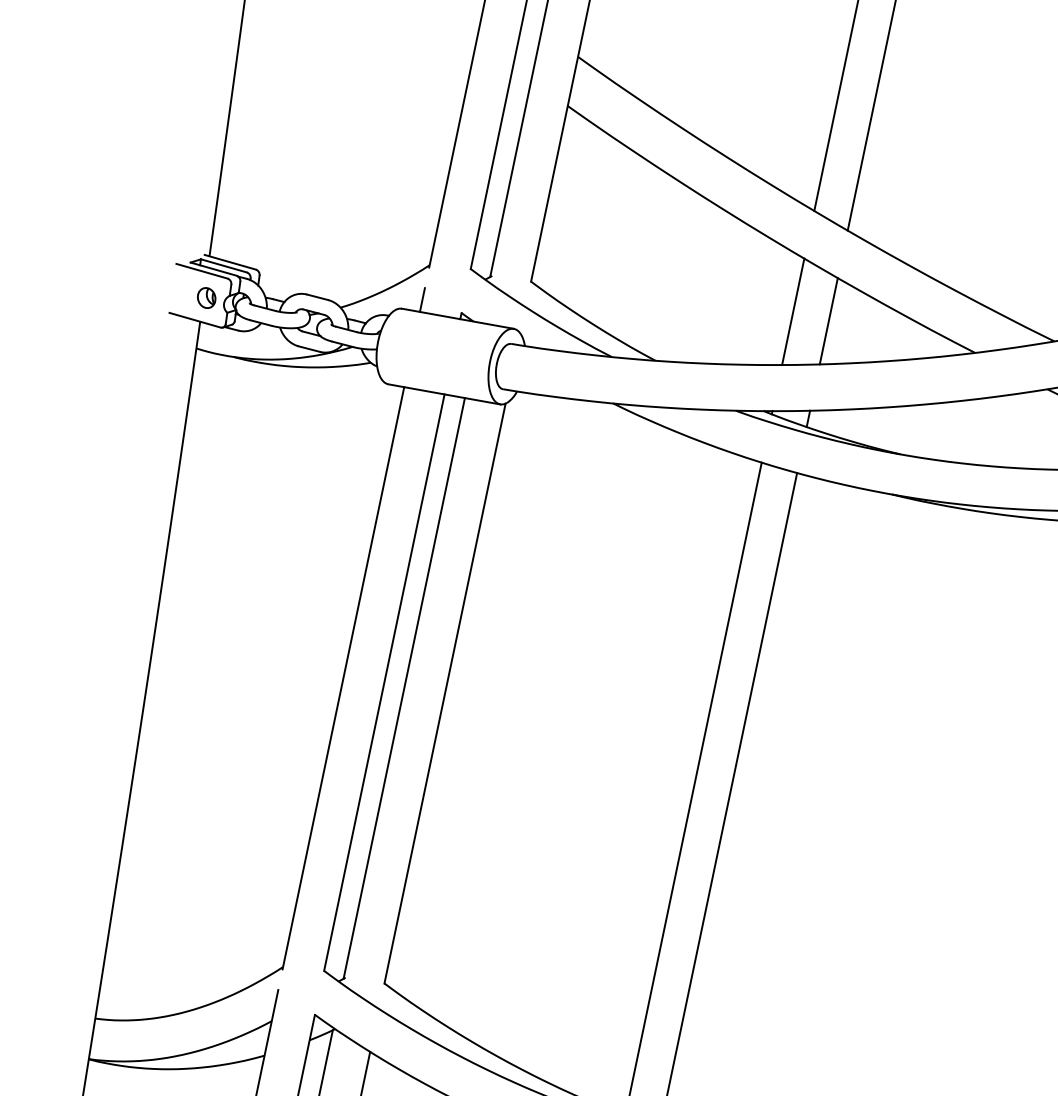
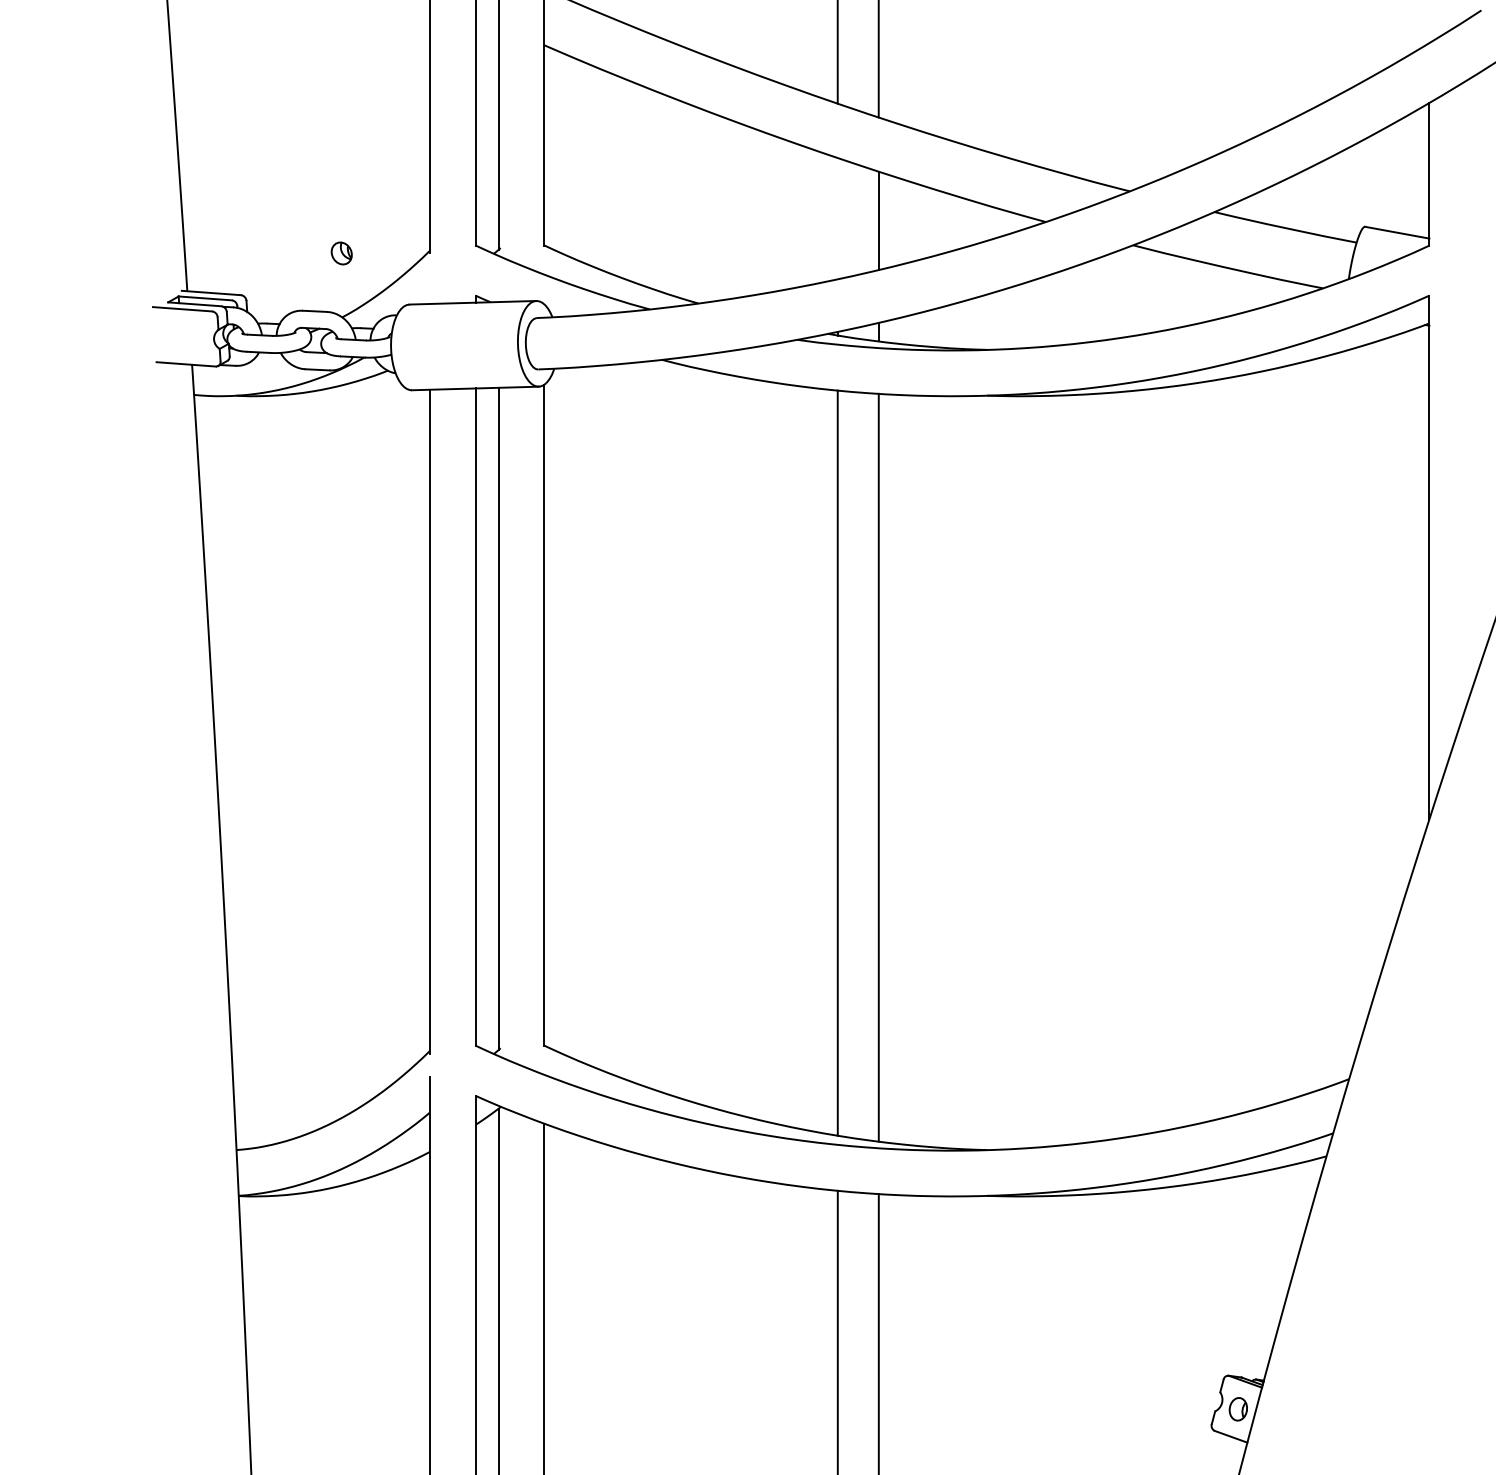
part: (206, 298) -> (341, 253), moved
line: (422, 299) -> (429, 289), removed
line: (793, 311) -> (837, 218), removed

